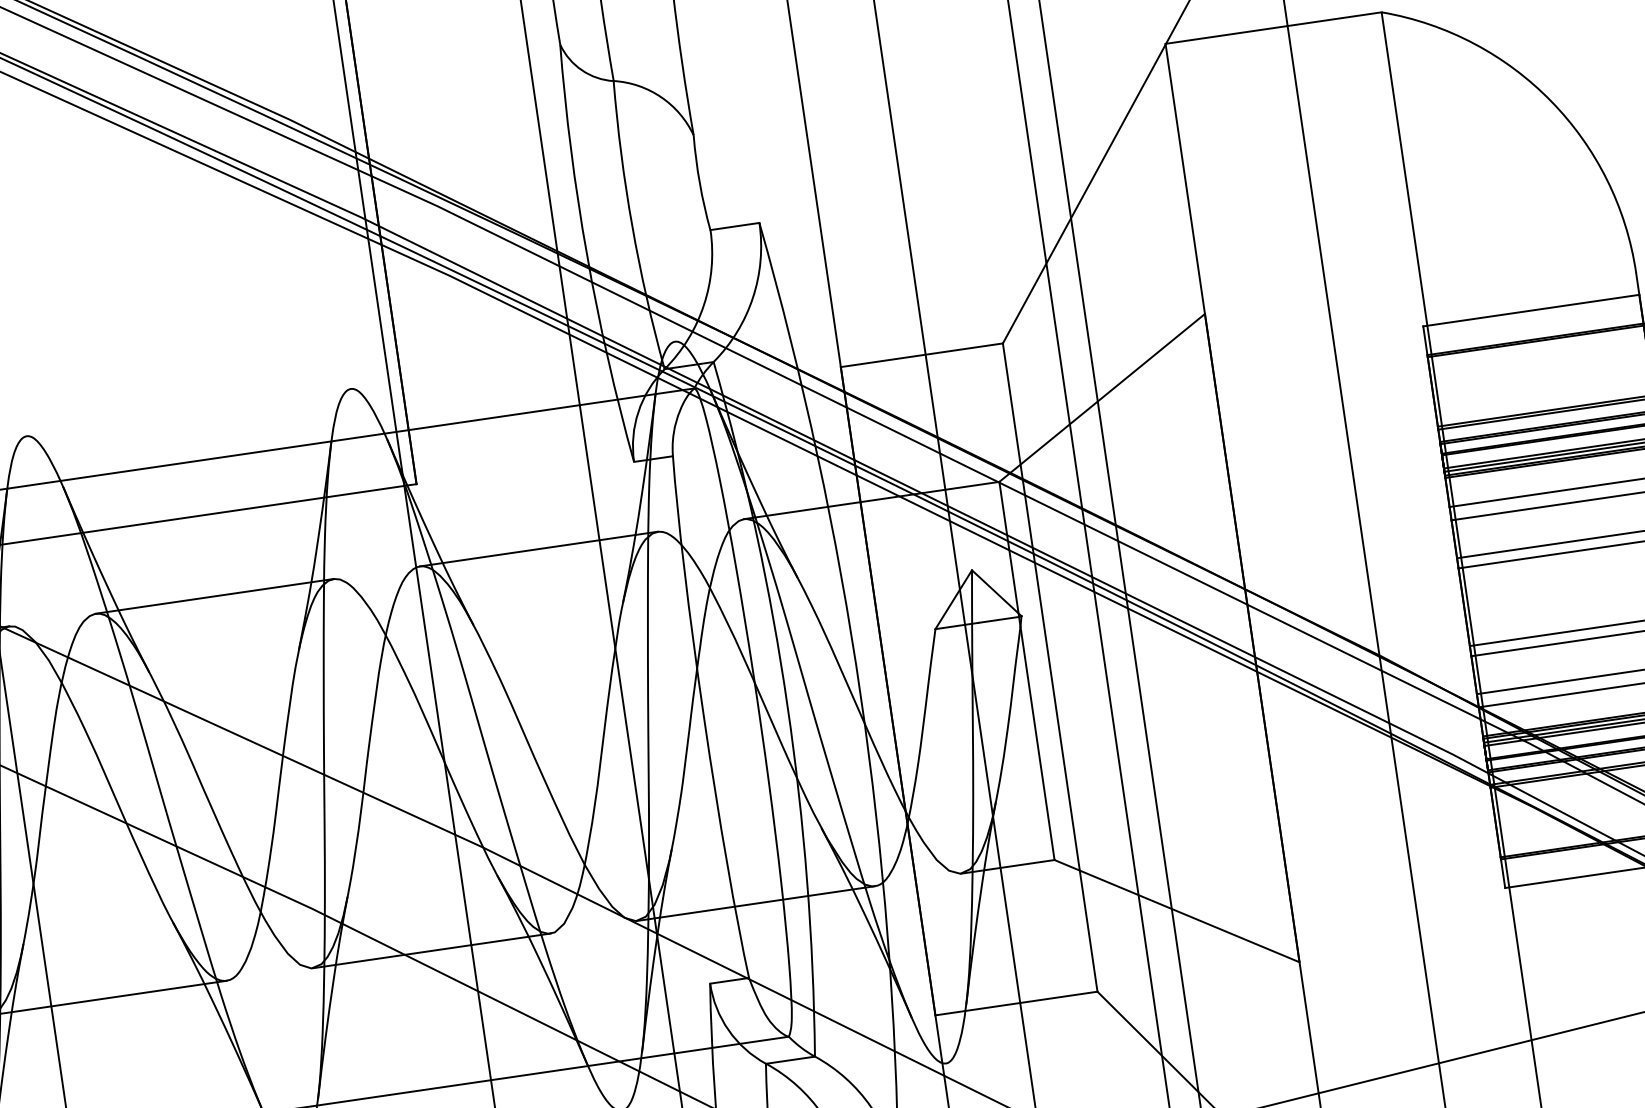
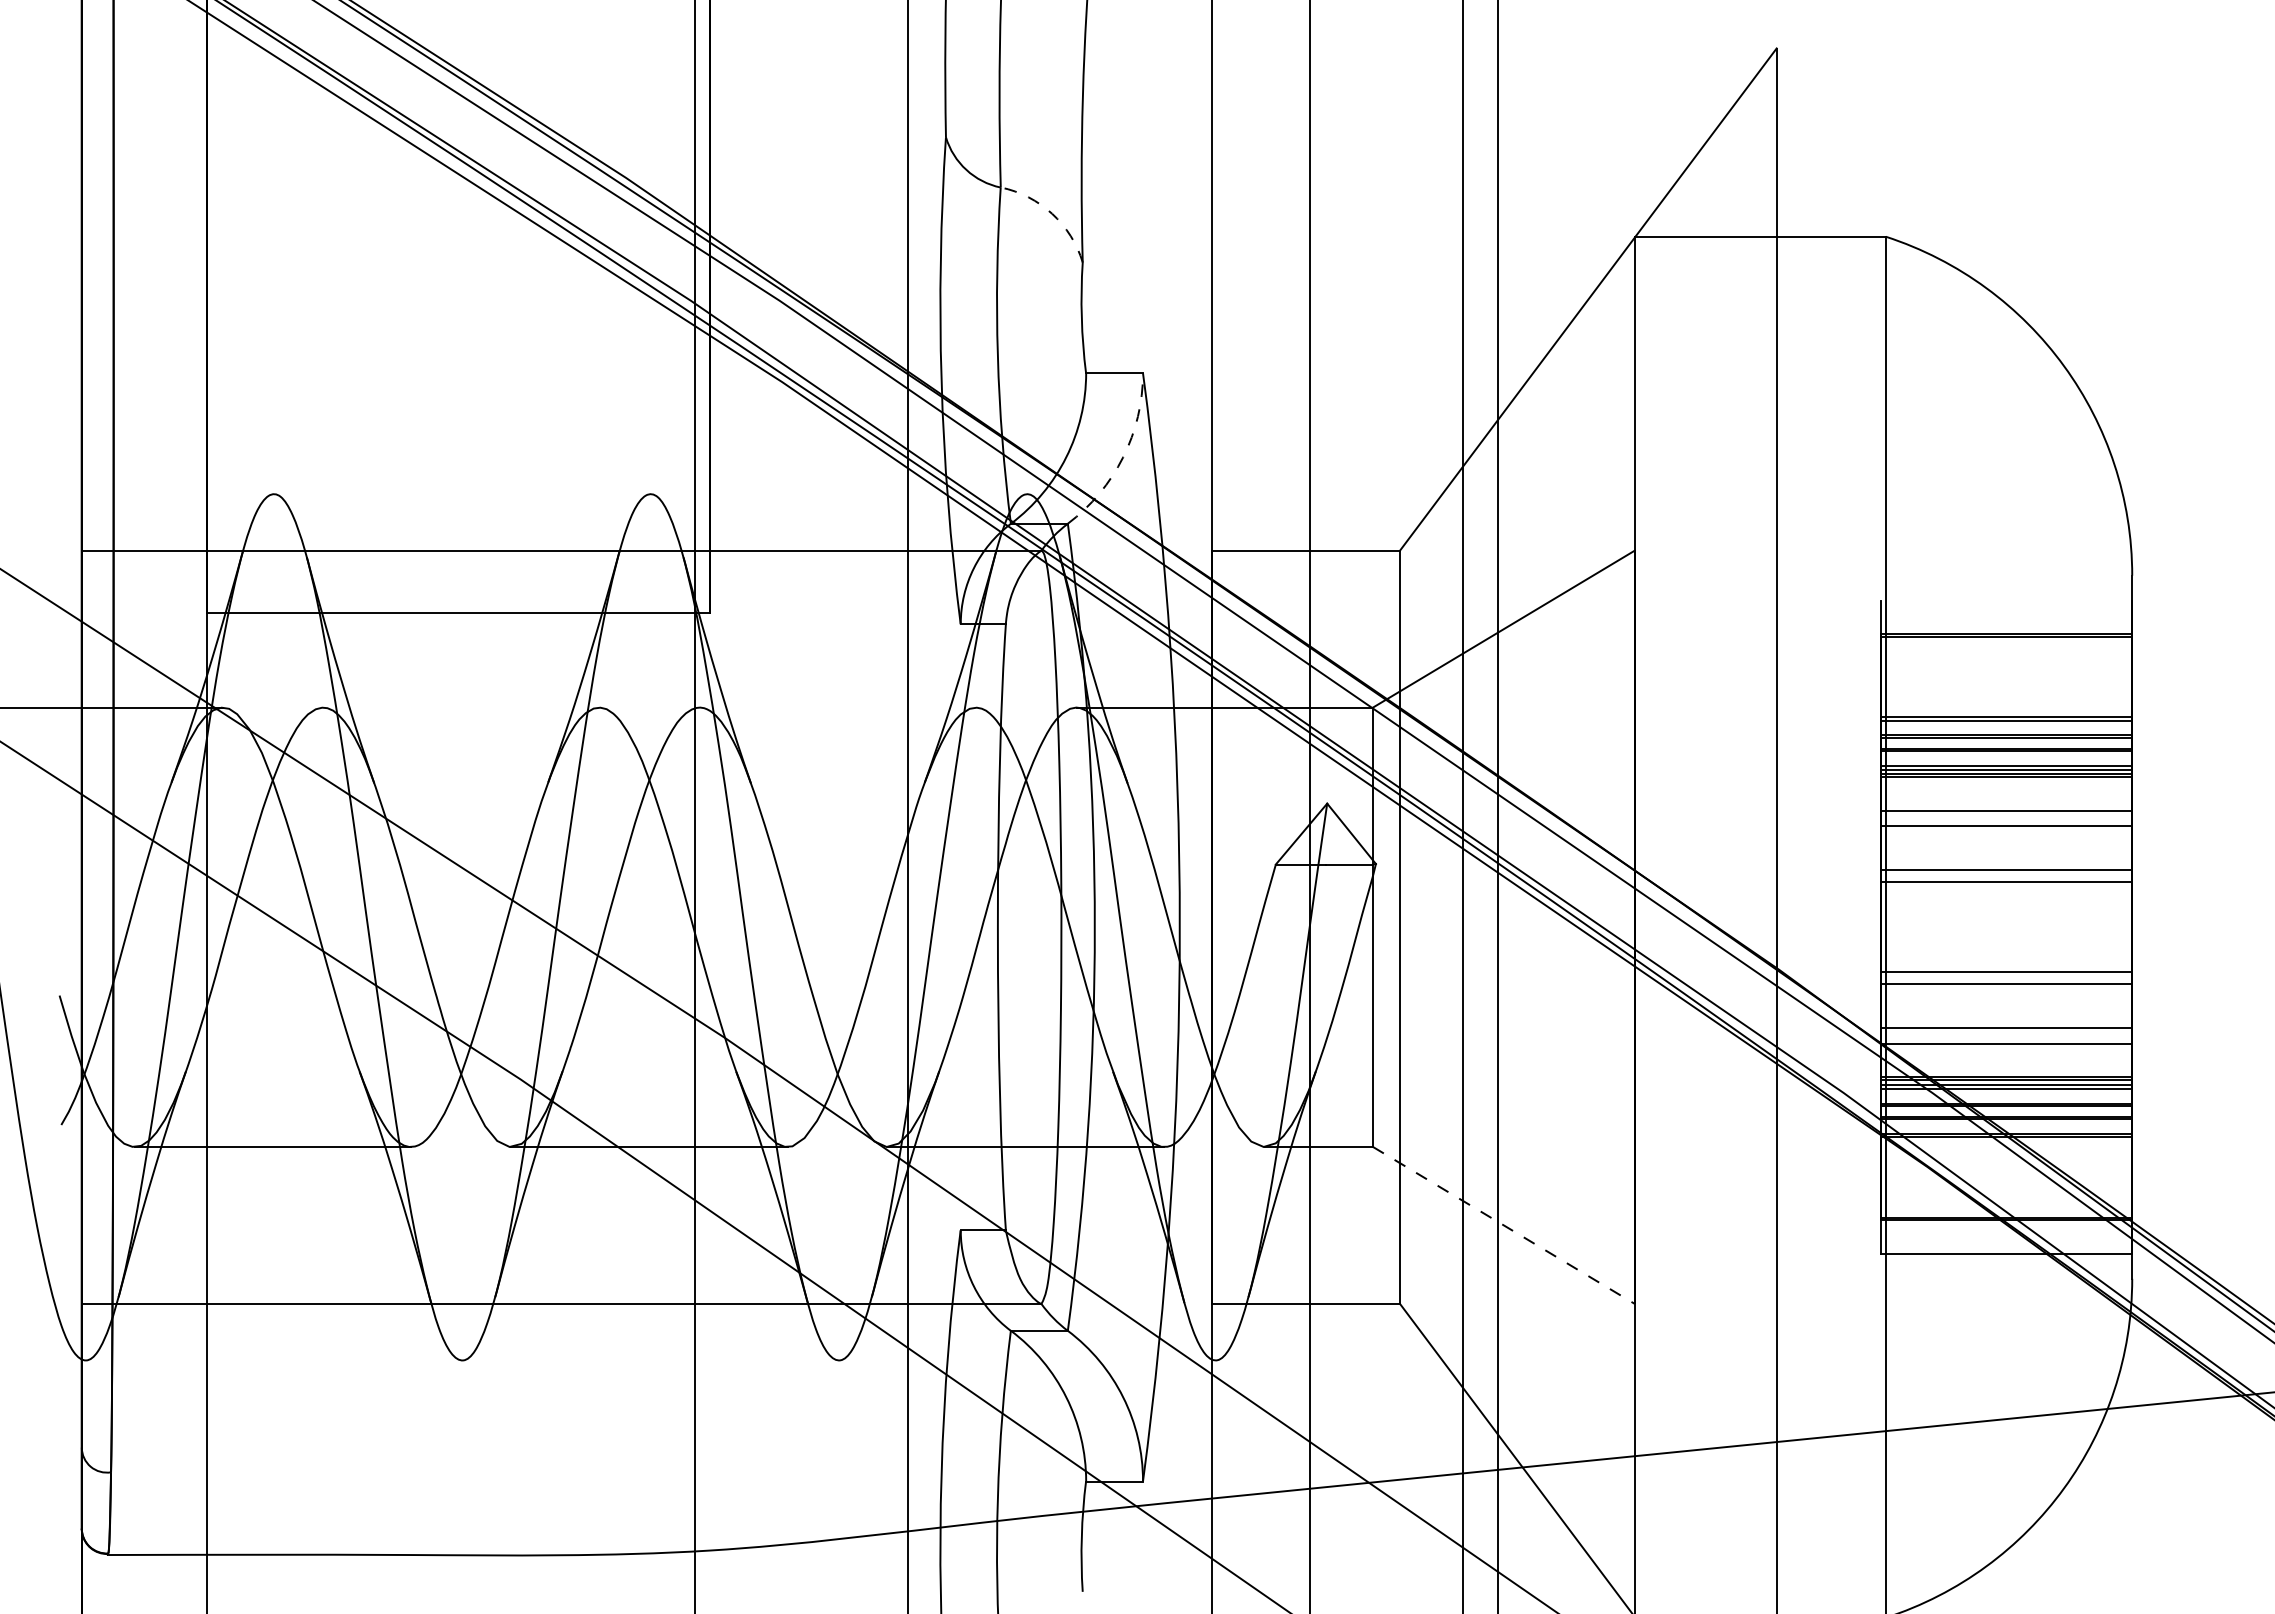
arc: (661, 96) -> (1052, 213), solid -> dashed
arc: (753, 298) -> (1123, 457), solid -> dashed
line: (1531, 310) -> (2006, 600), removed
line: (538, 549) -> (837, 707), removed
line: (214, 596) -> (461, 707), removed
line: (1176, 911) -> (1503, 1225), solid -> dashed

